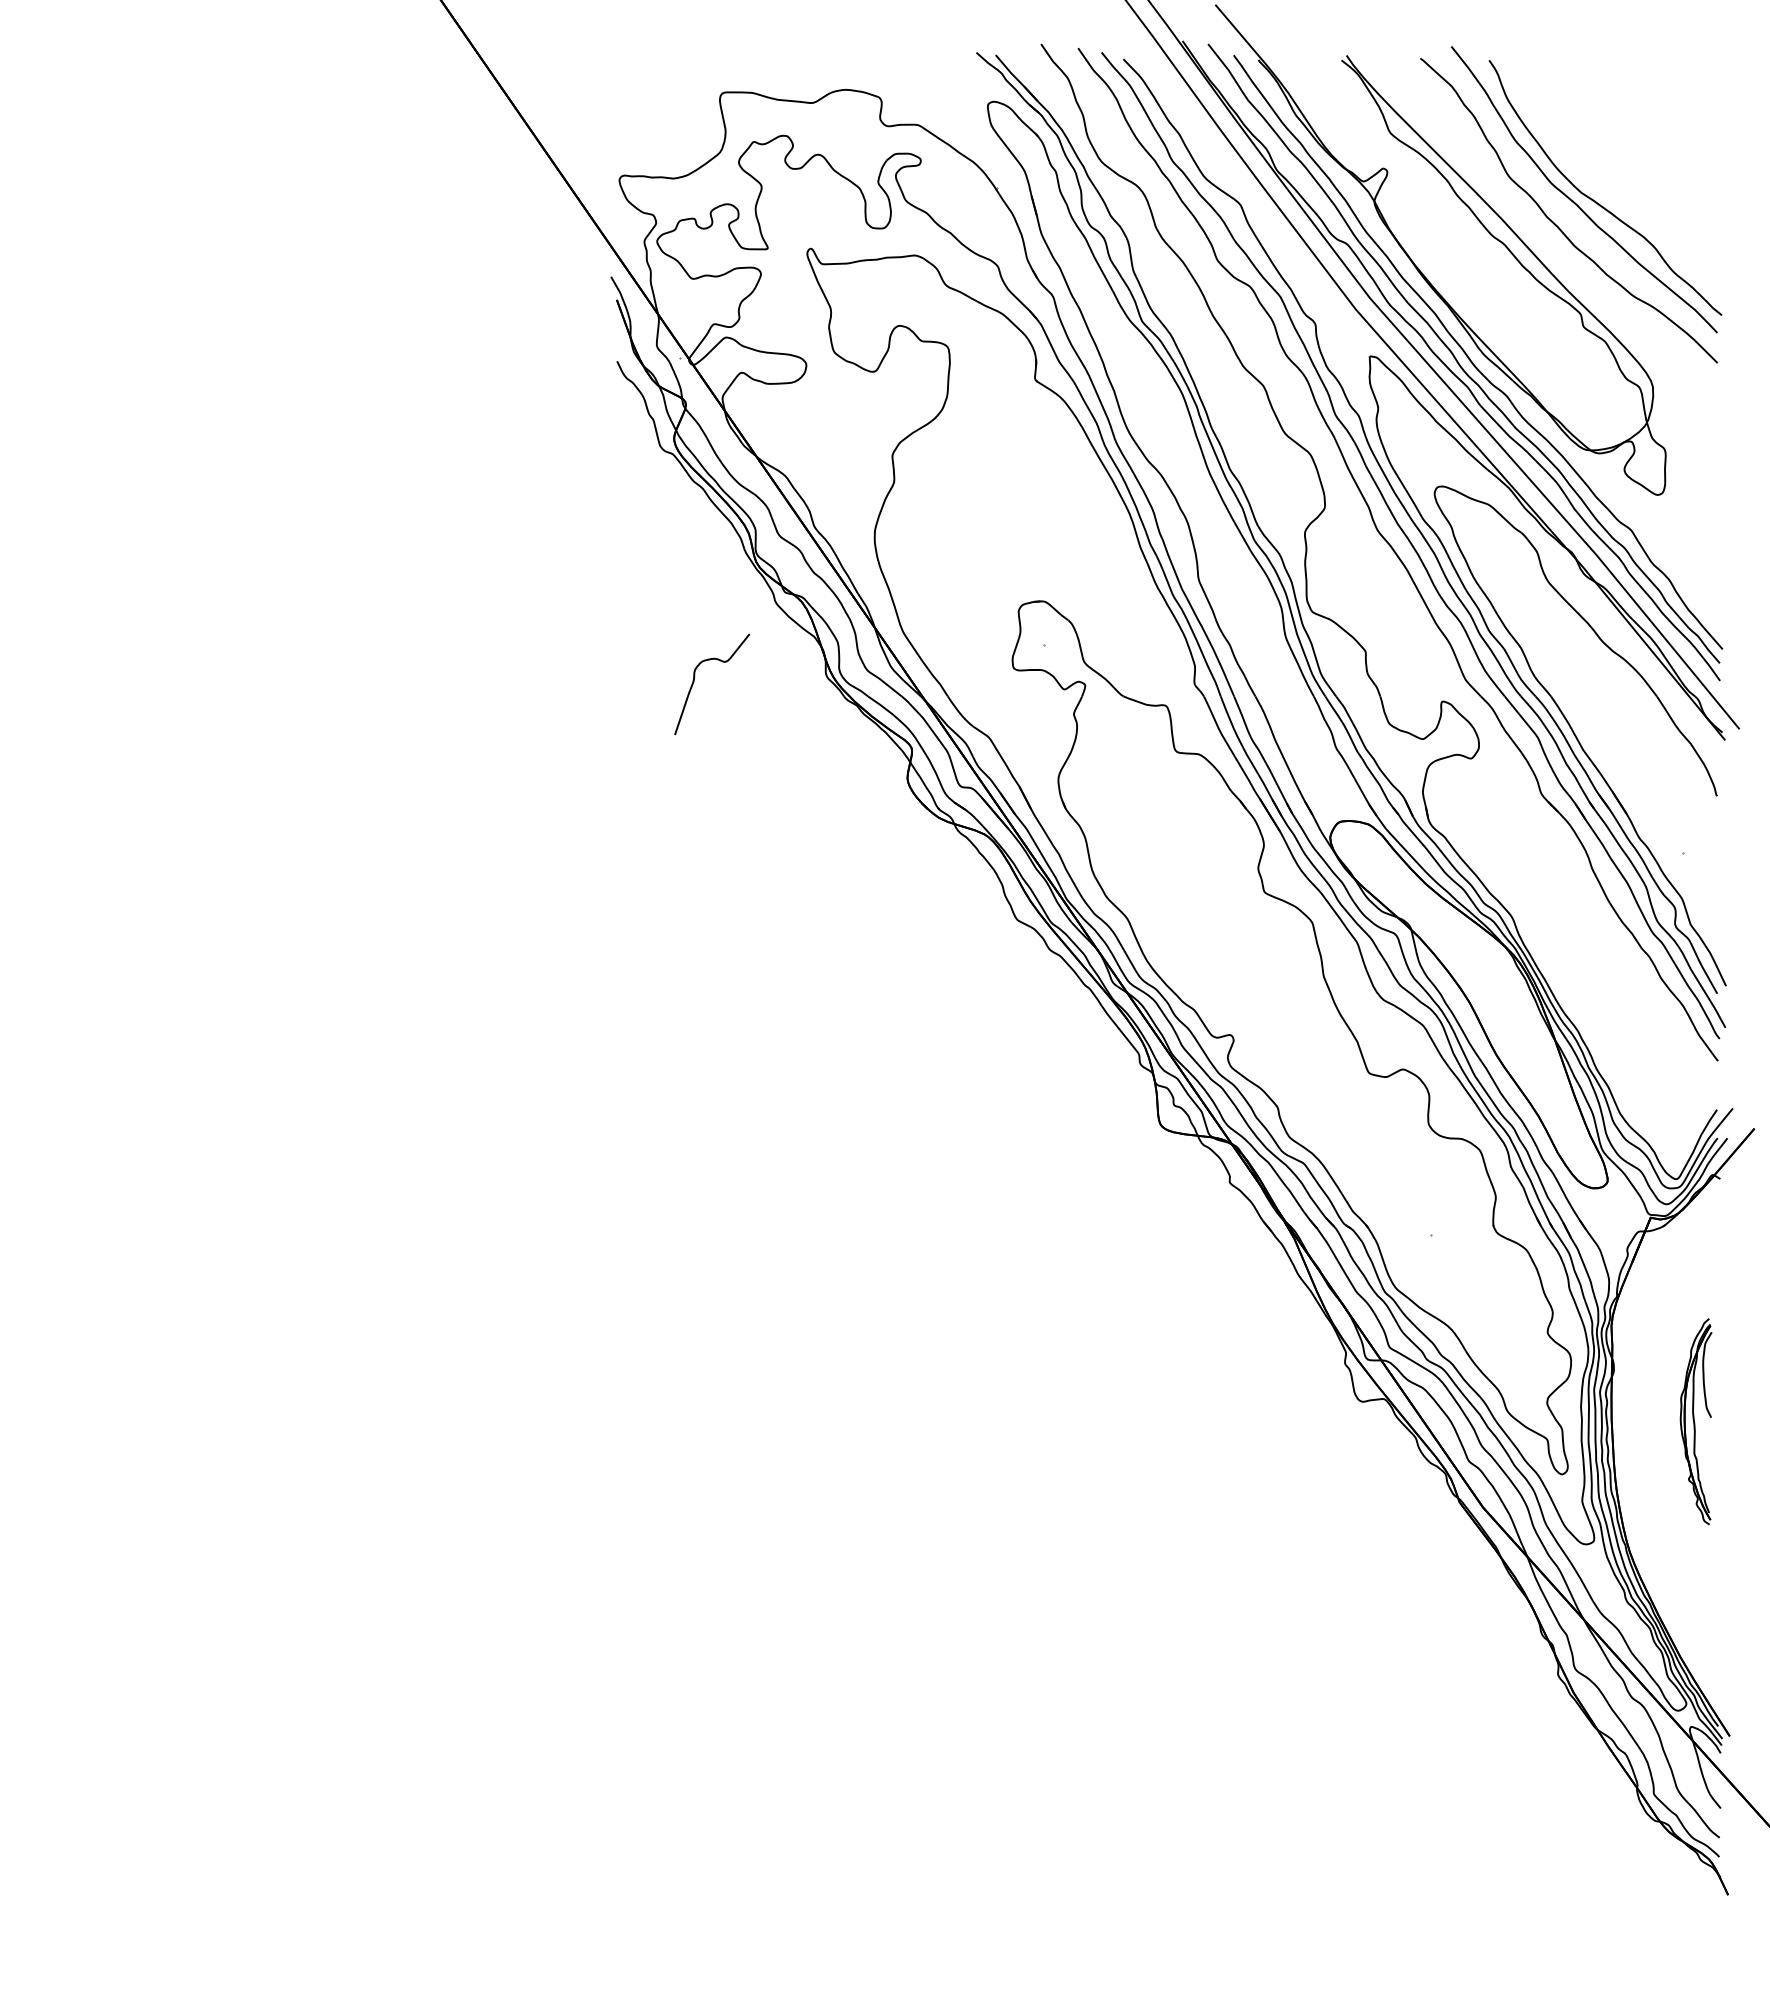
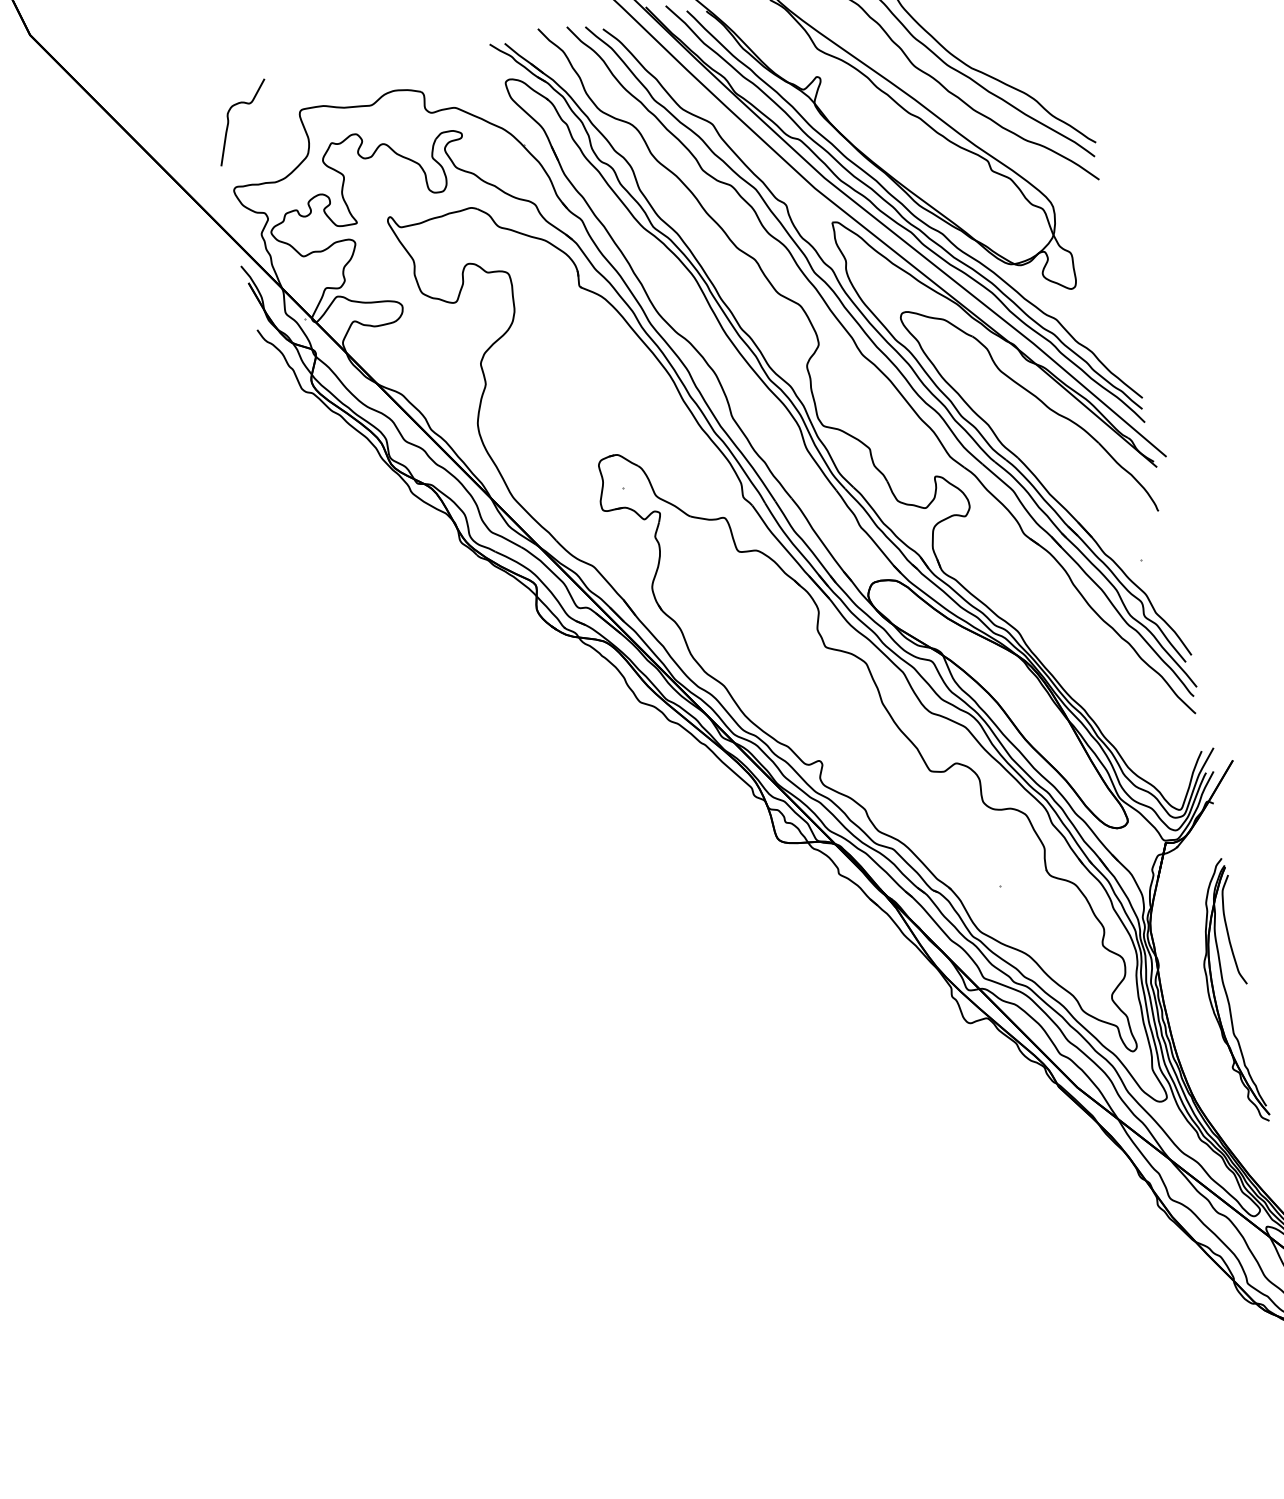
curve: (694, 682) -> (229, 123), moved
part: (1695, 1421) -> (1228, 992), size x1.67

